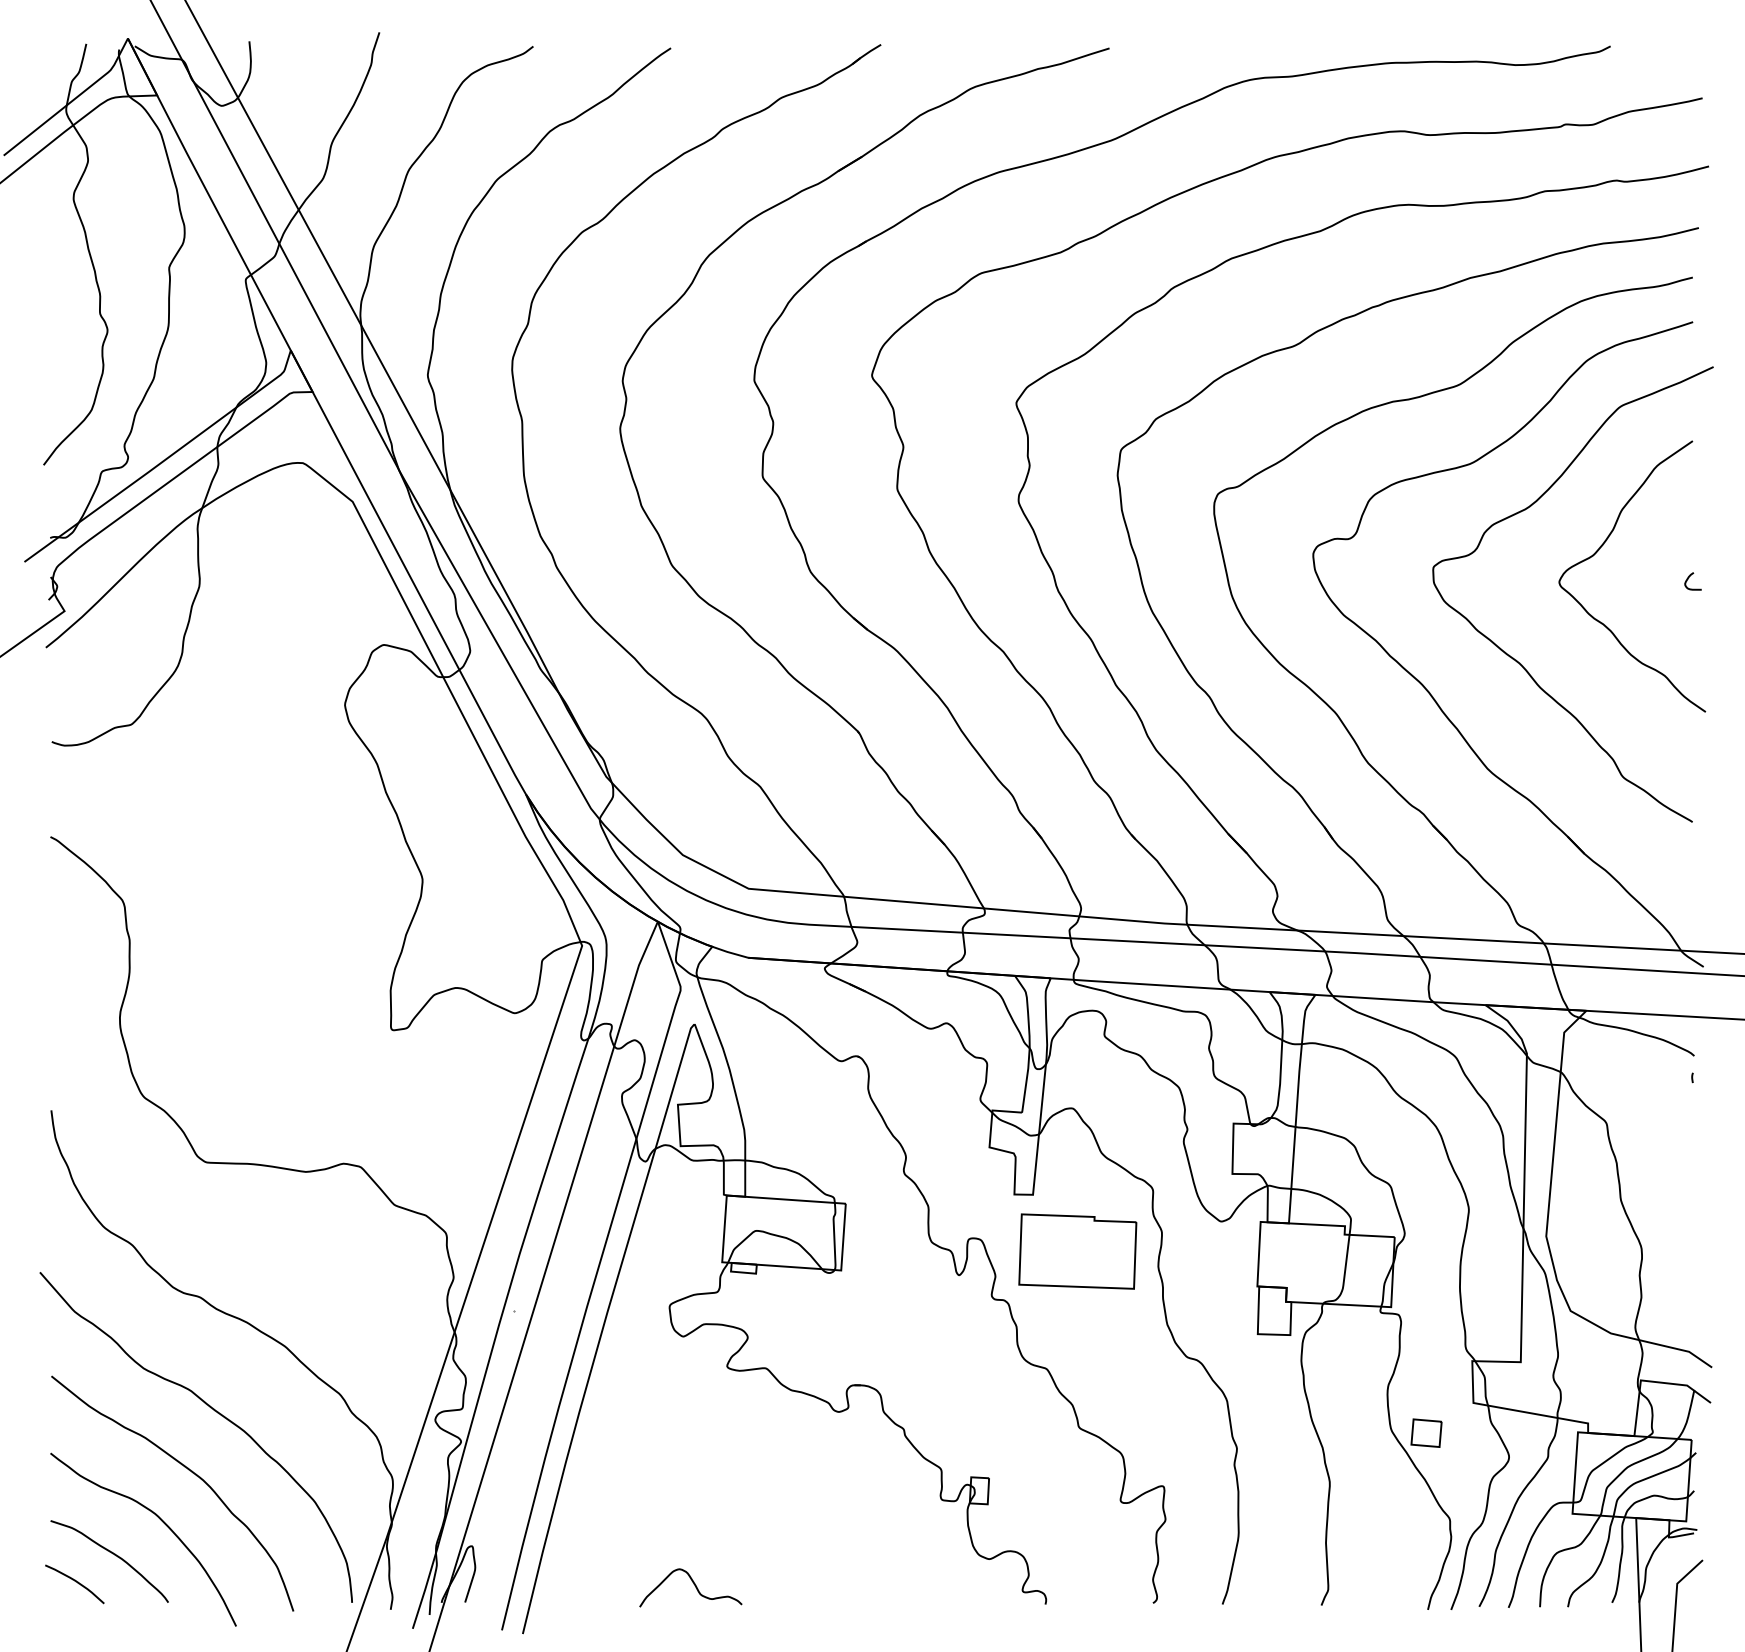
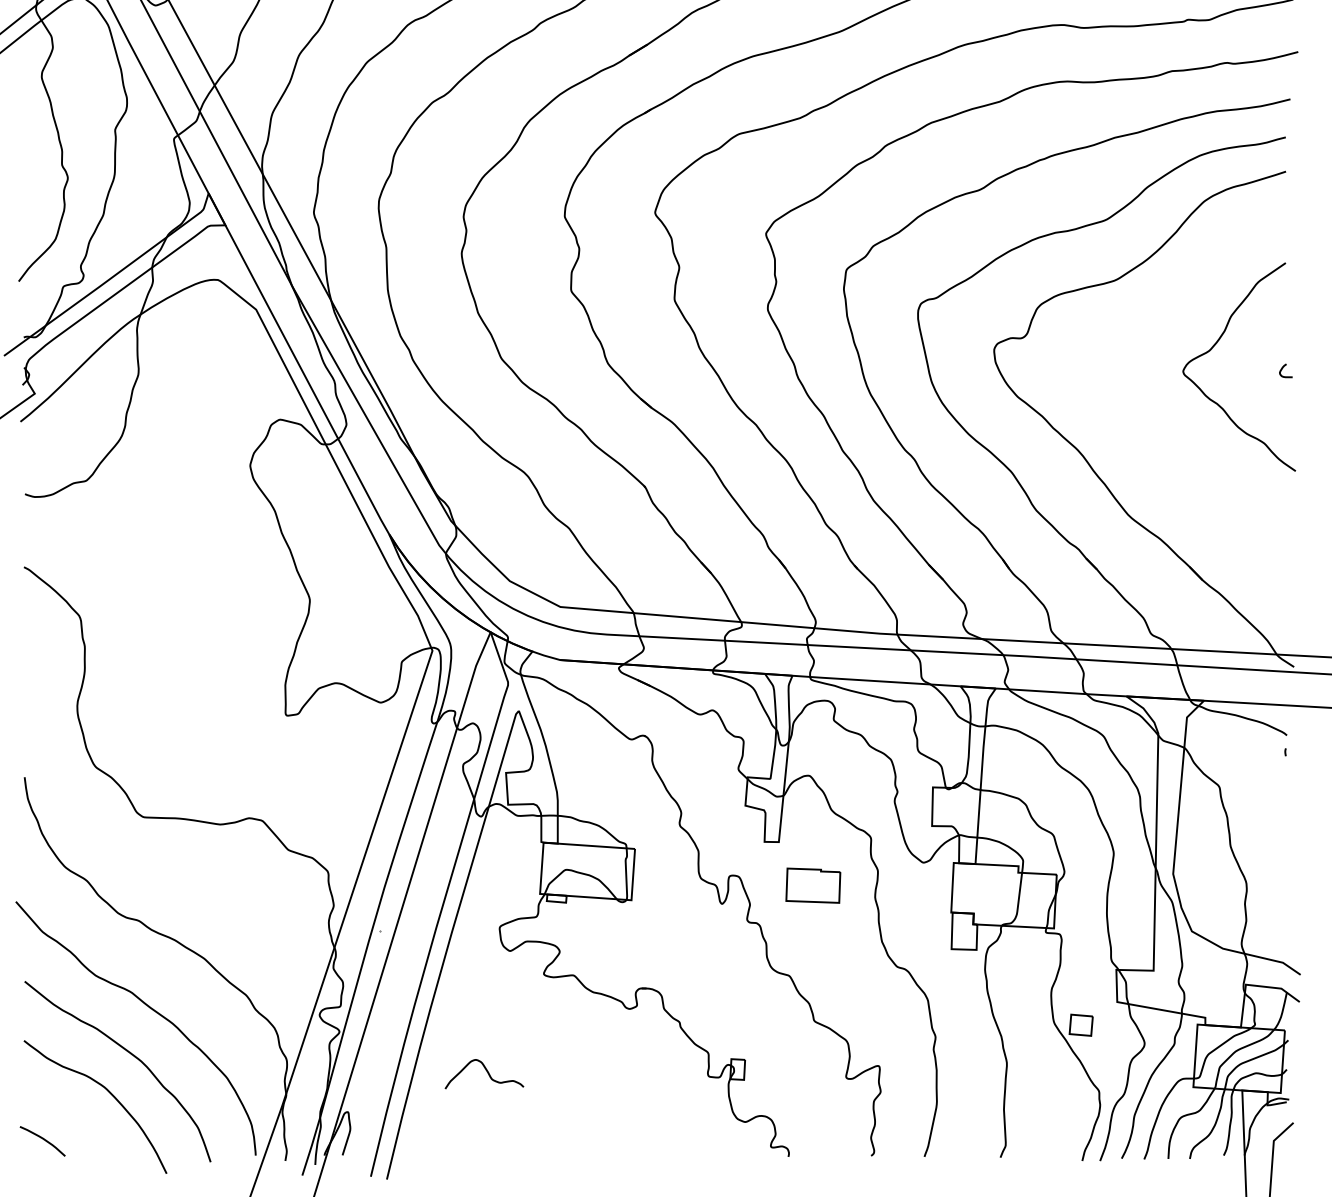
curve: (1516, 659) -> (1150, 430), removed
part: (1077, 1251) -> (813, 885), size x0.6
curve: (112, 1554) -> (71, 1118), removed
curve: (693, 1584) -> (486, 1071), moved

